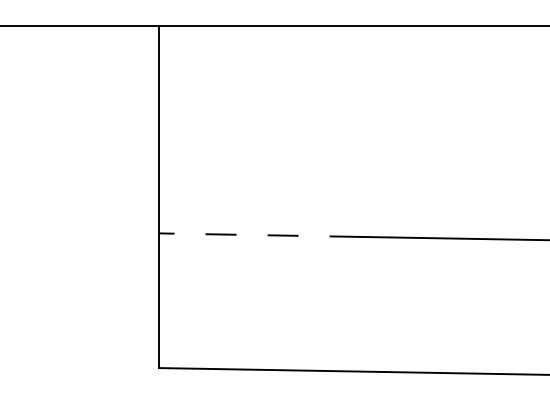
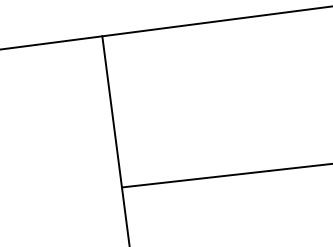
line: (259, 235) -> (195, 179), dashed -> solid

